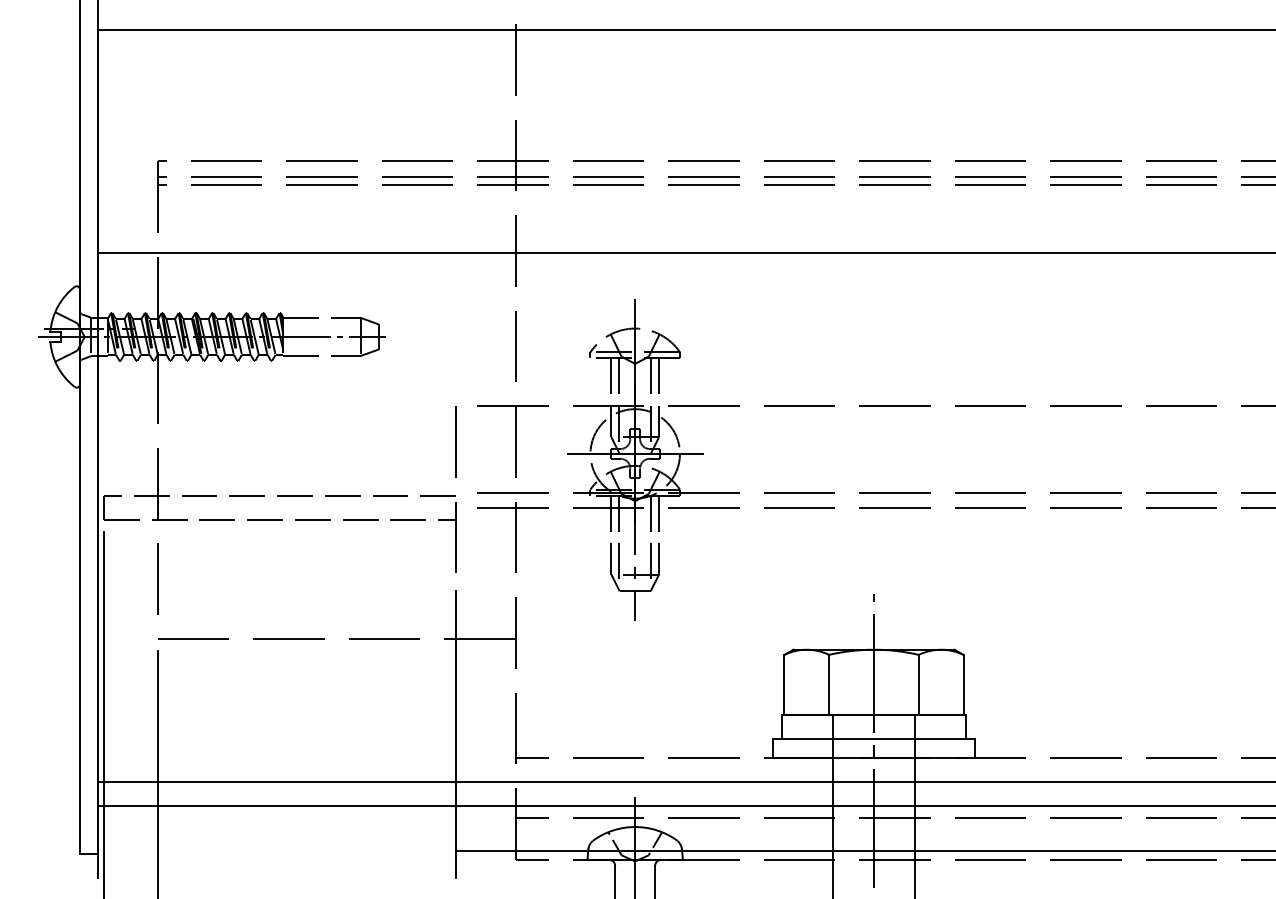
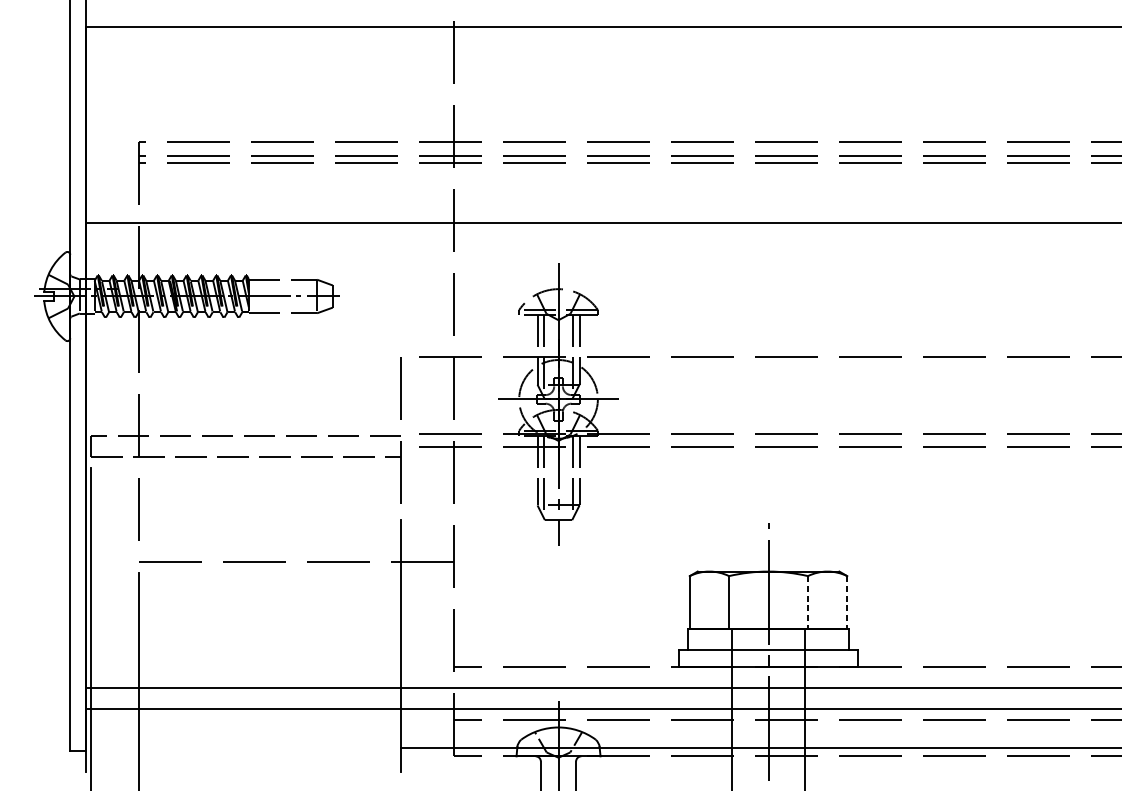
line: (918, 685) -> (807, 603), solid -> dashed
line: (963, 685) -> (847, 603), solid -> dashed

